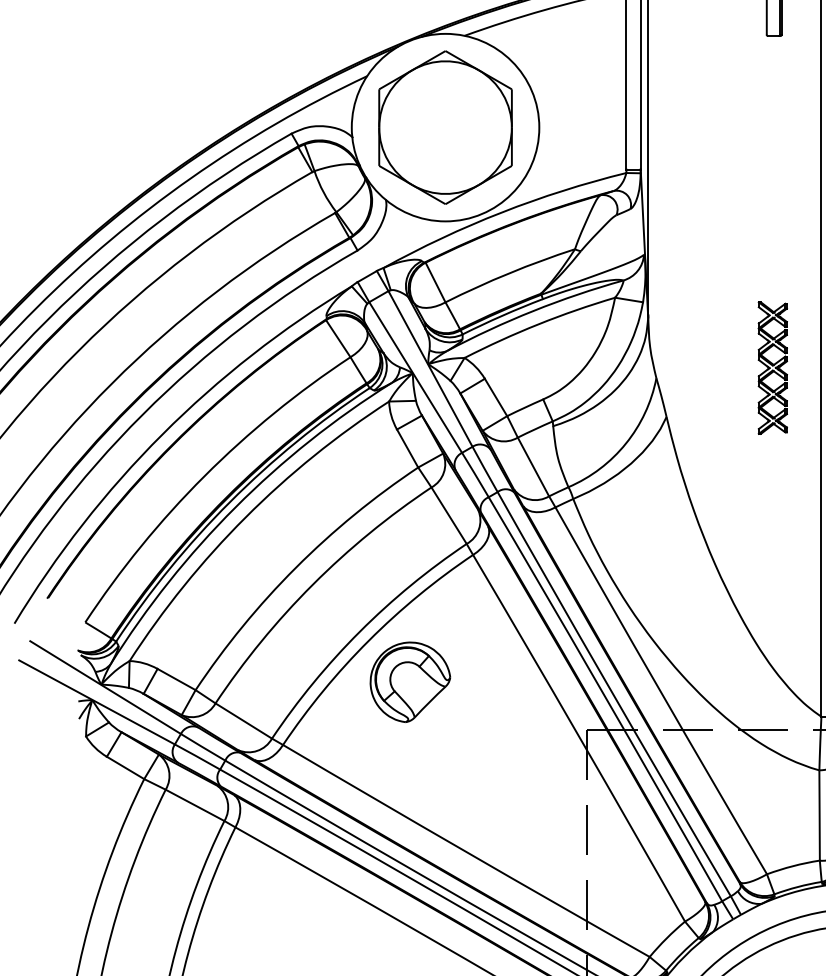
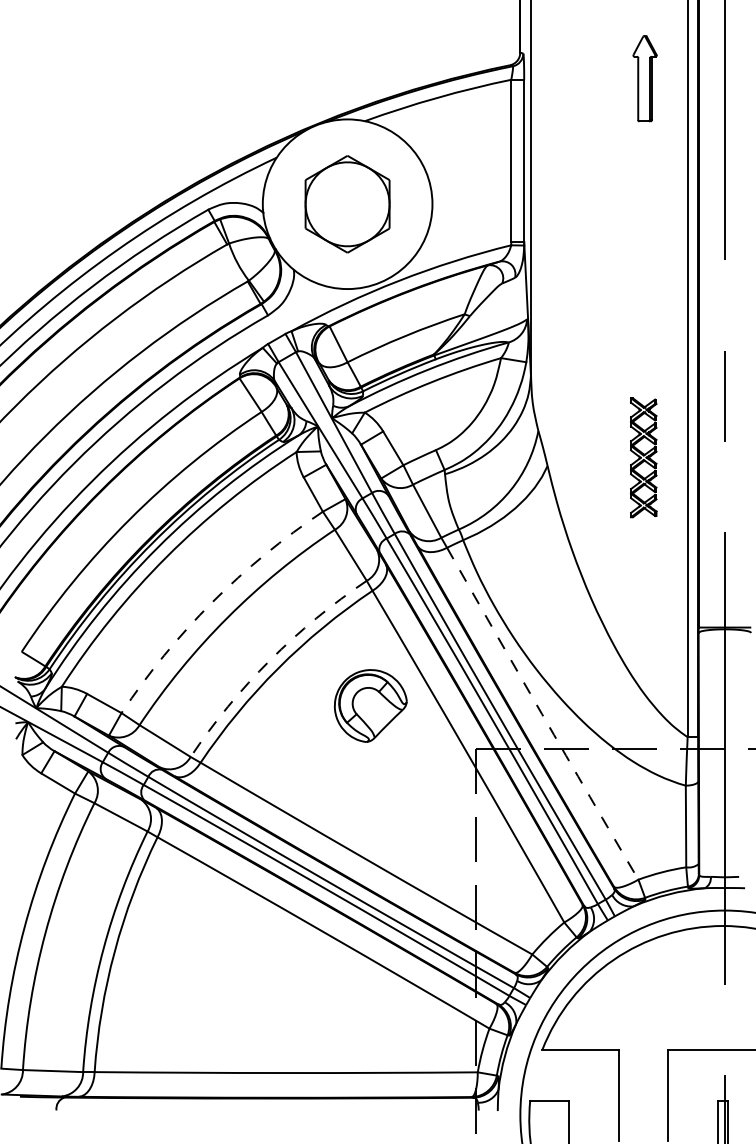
part: (445, 127) -> (347, 204), size x0.7
part: (772, 367) -> (643, 457), moved
arc: (296, 567) -> (212, 602), solid -> dashed
arc: (360, 631) -> (270, 660), solid -> dashed
part: (410, 681) -> (370, 705), moved
arc: (660, 691) -> (542, 714), solid -> dashed

